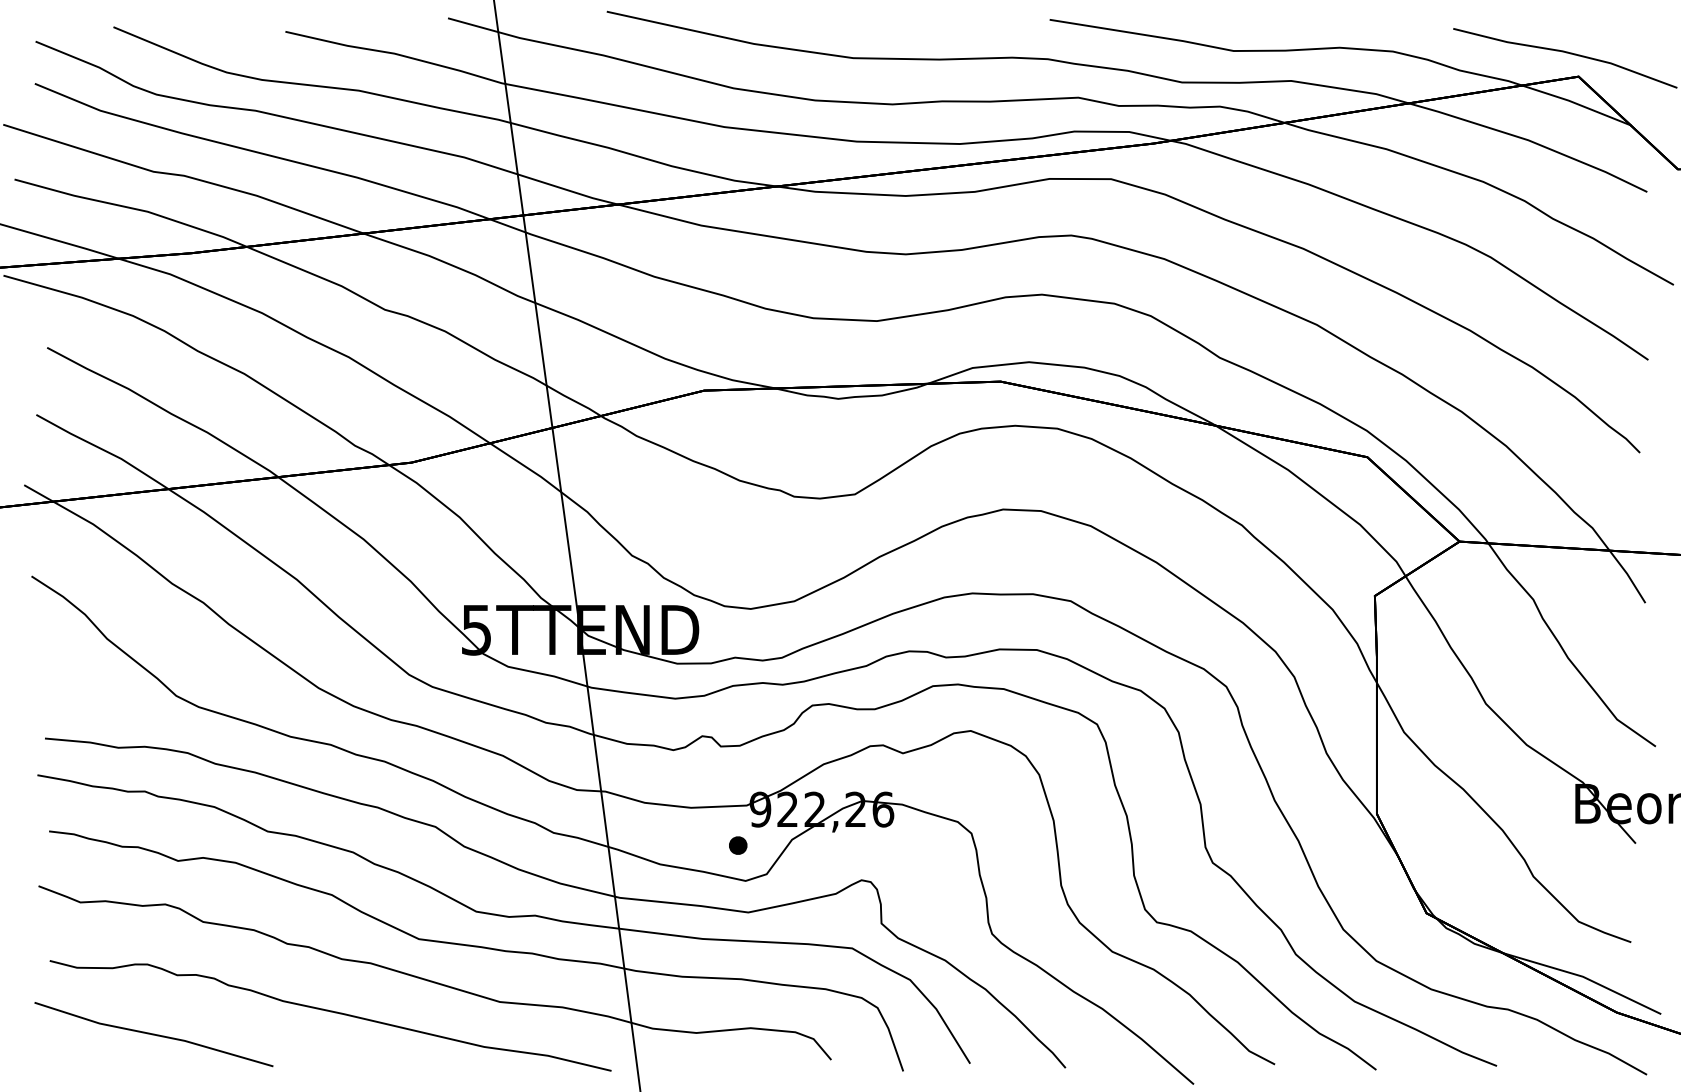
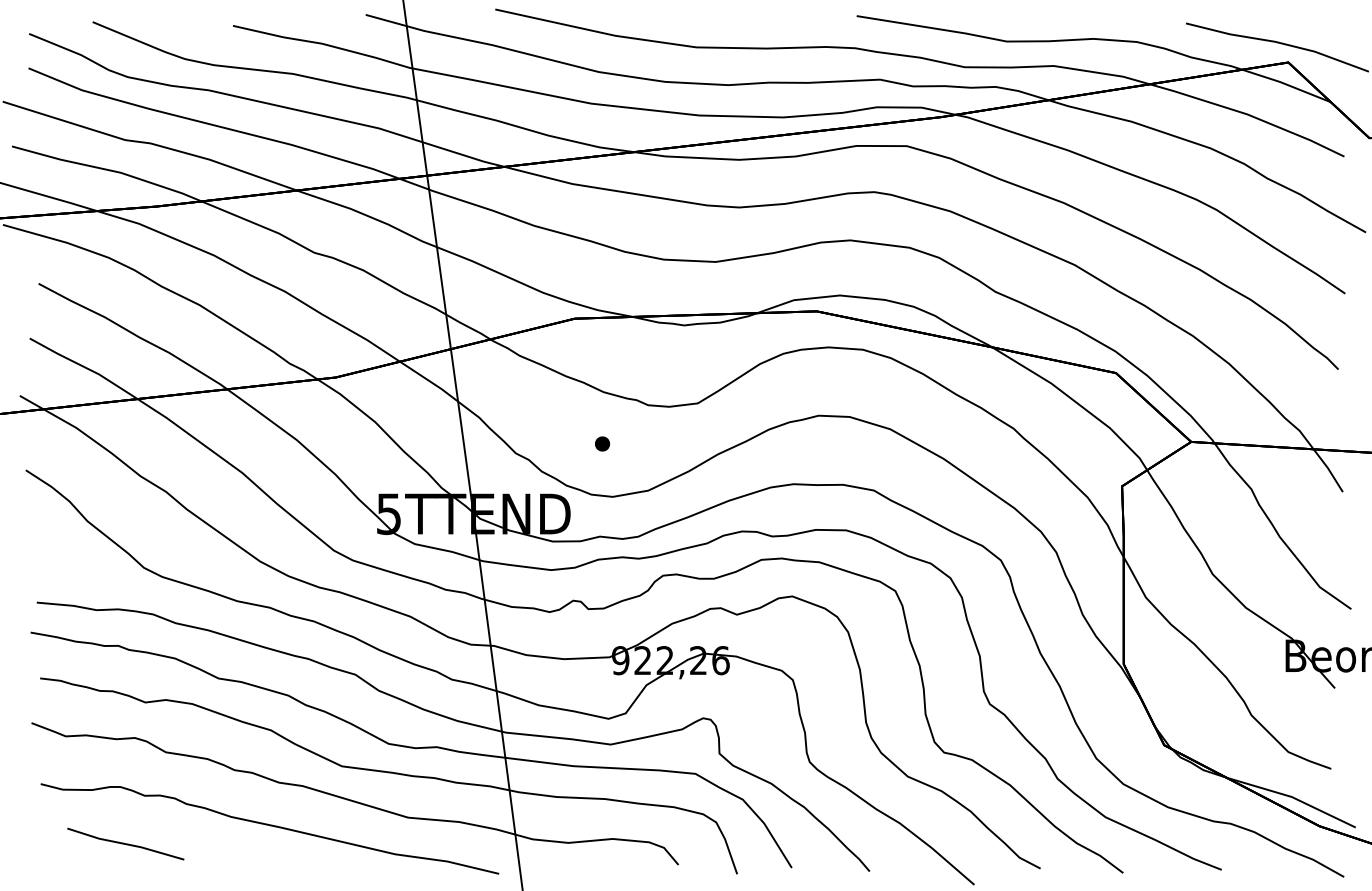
part: (738, 844) -> (602, 443), moved
part: (153, 1033) -> (125, 843), size x0.6

